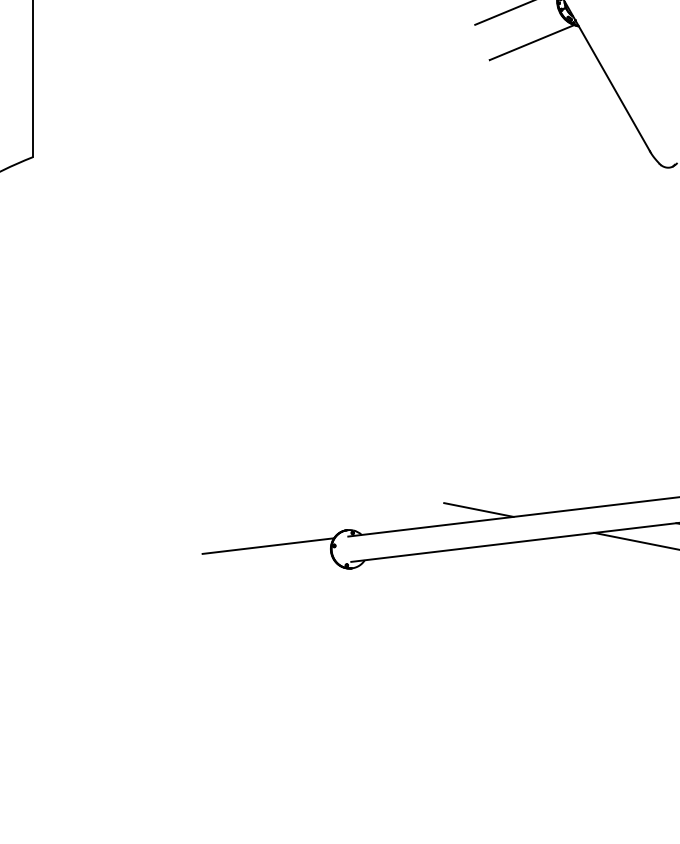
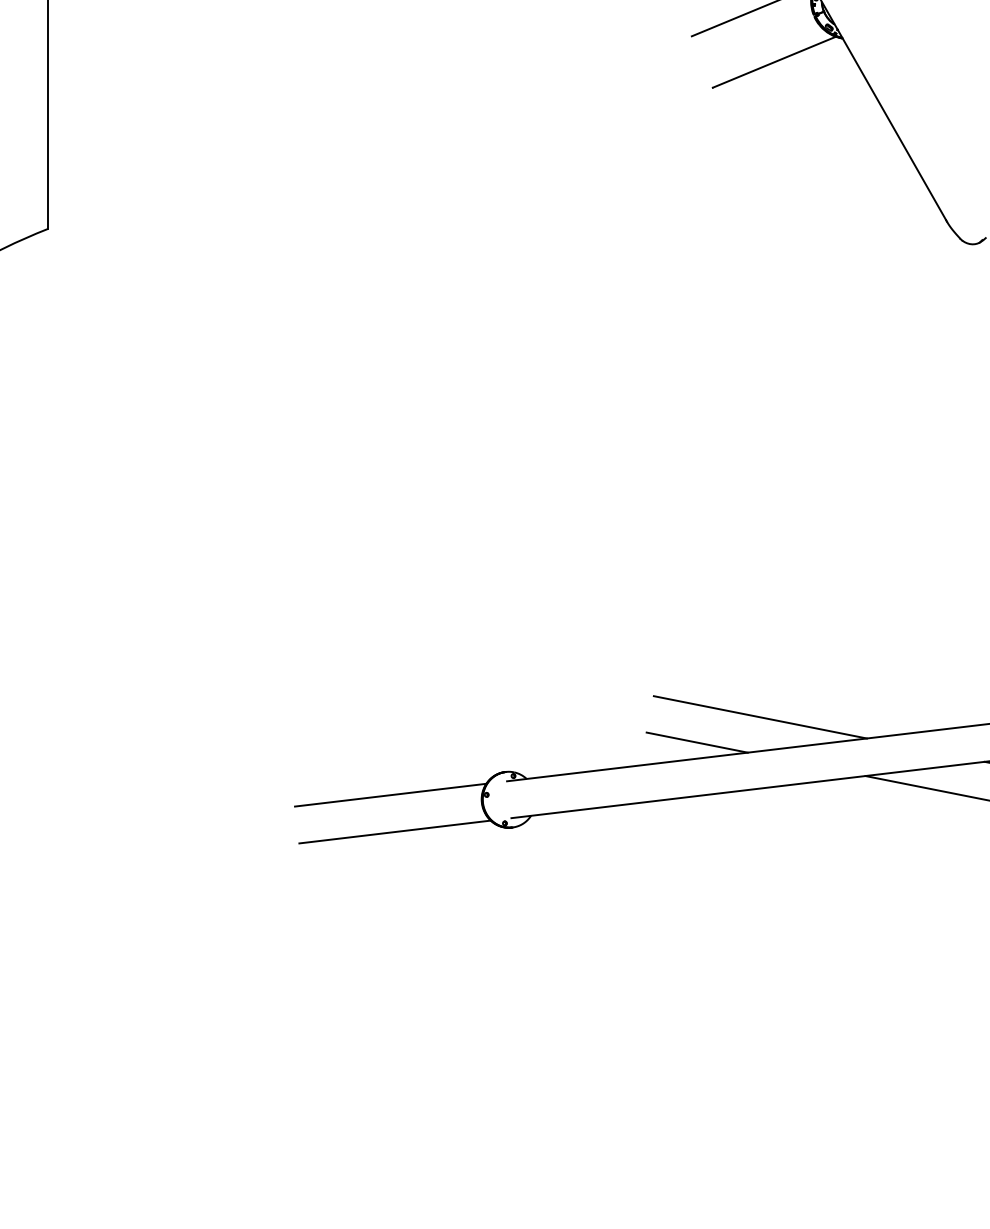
line: (522, 492) -> (760, 717), added
line: (271, 571) -> (395, 832), added

